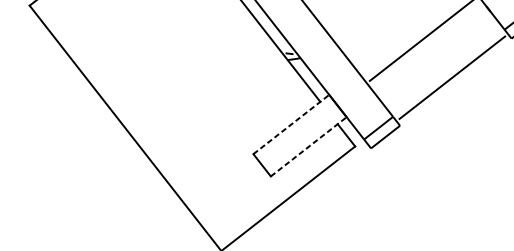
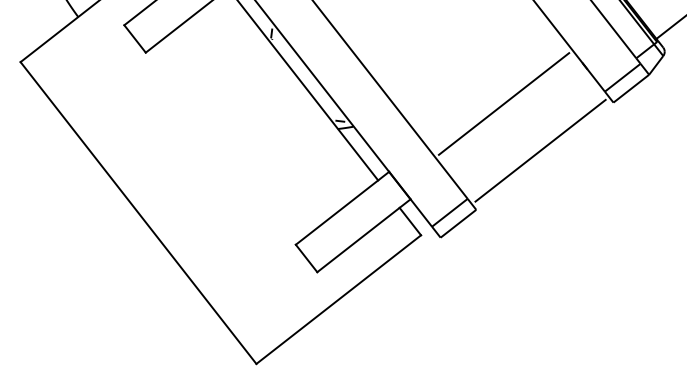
line: (291, 124) -> (342, 208), dashed -> solid
line: (309, 146) -> (364, 235), dashed -> solid

